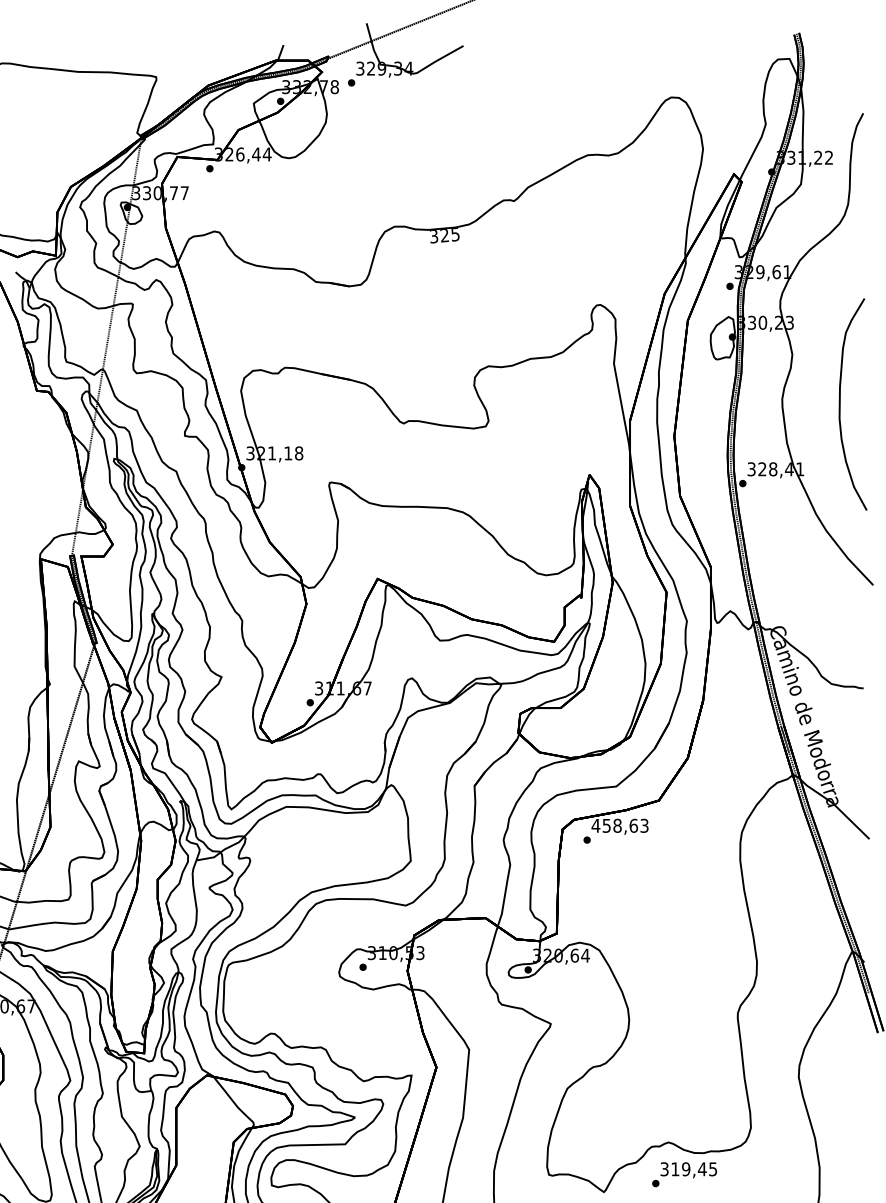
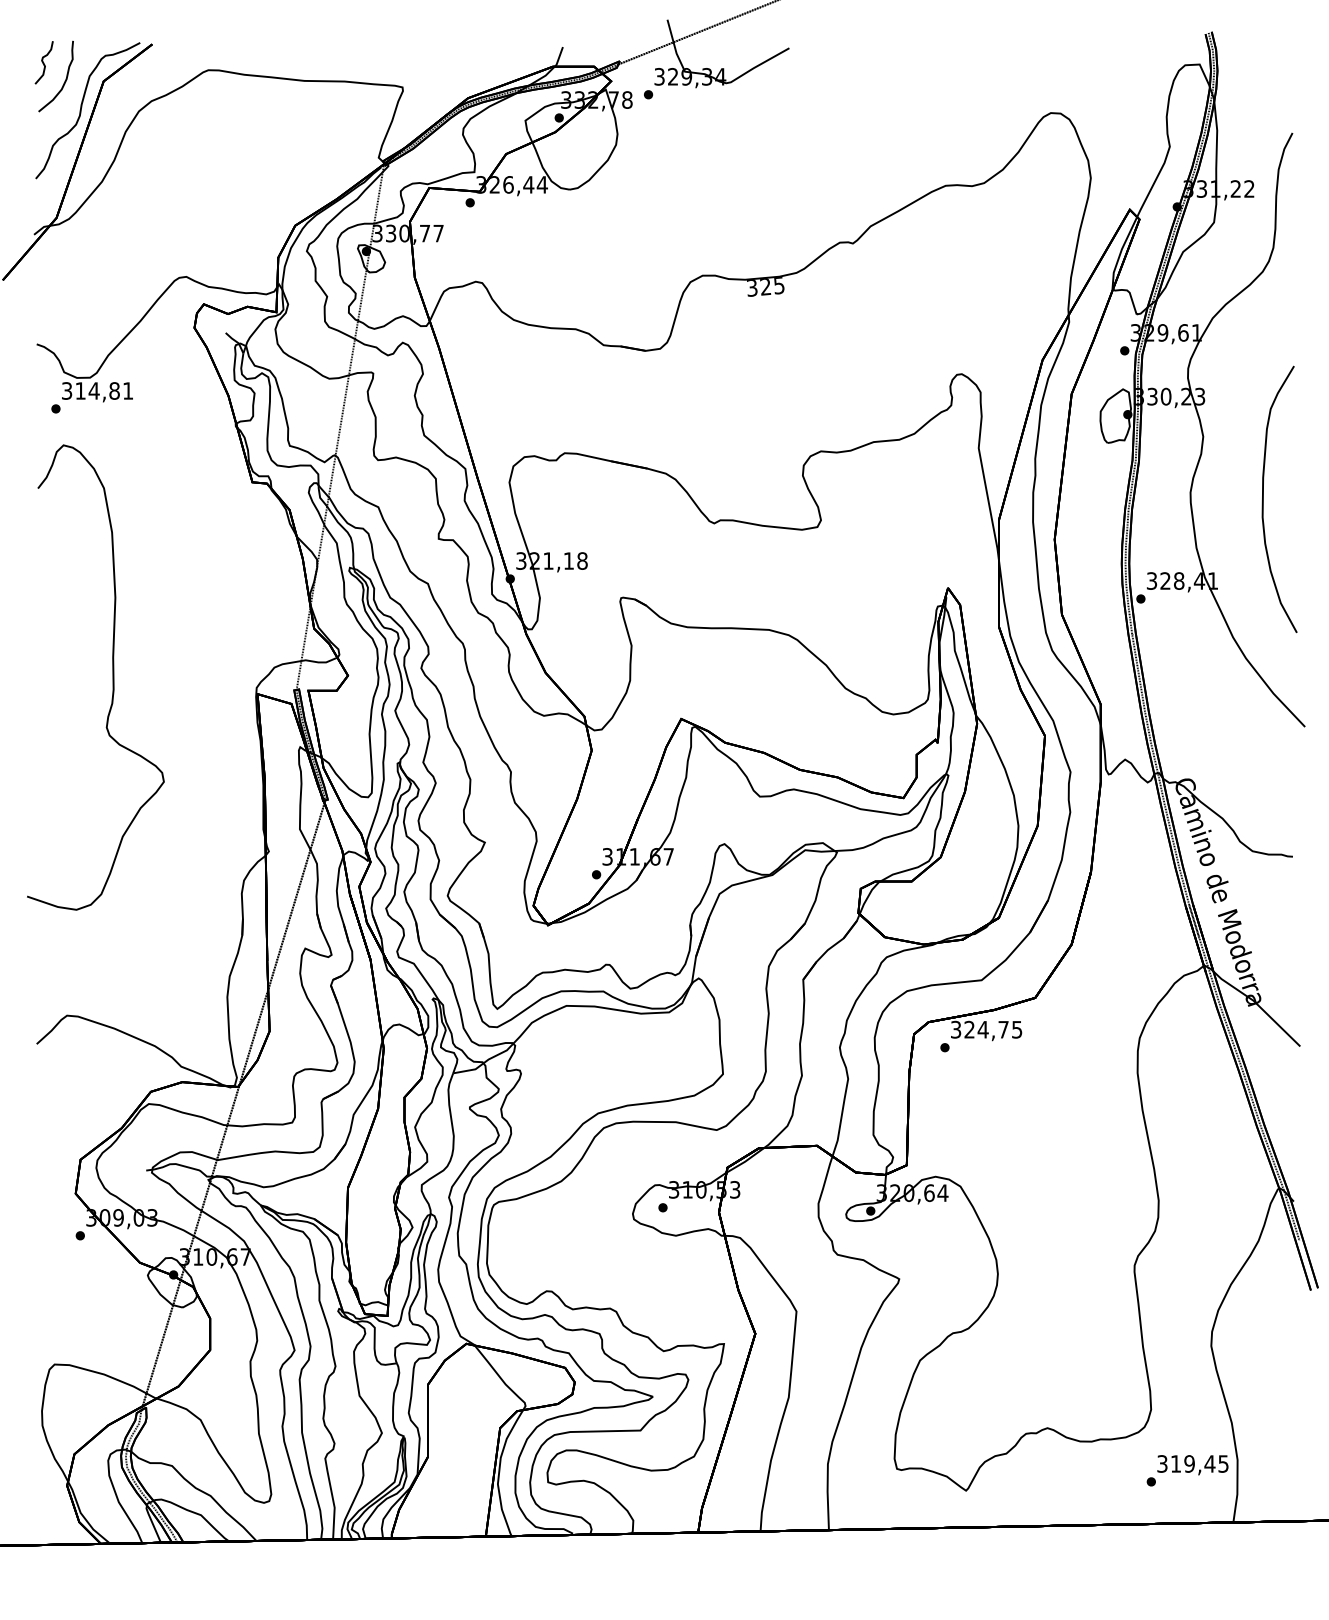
text: (620, 825) -> (986, 1029), 458,63 -> 324,75
text: (684, 1174) -> (1187, 1470), moved

